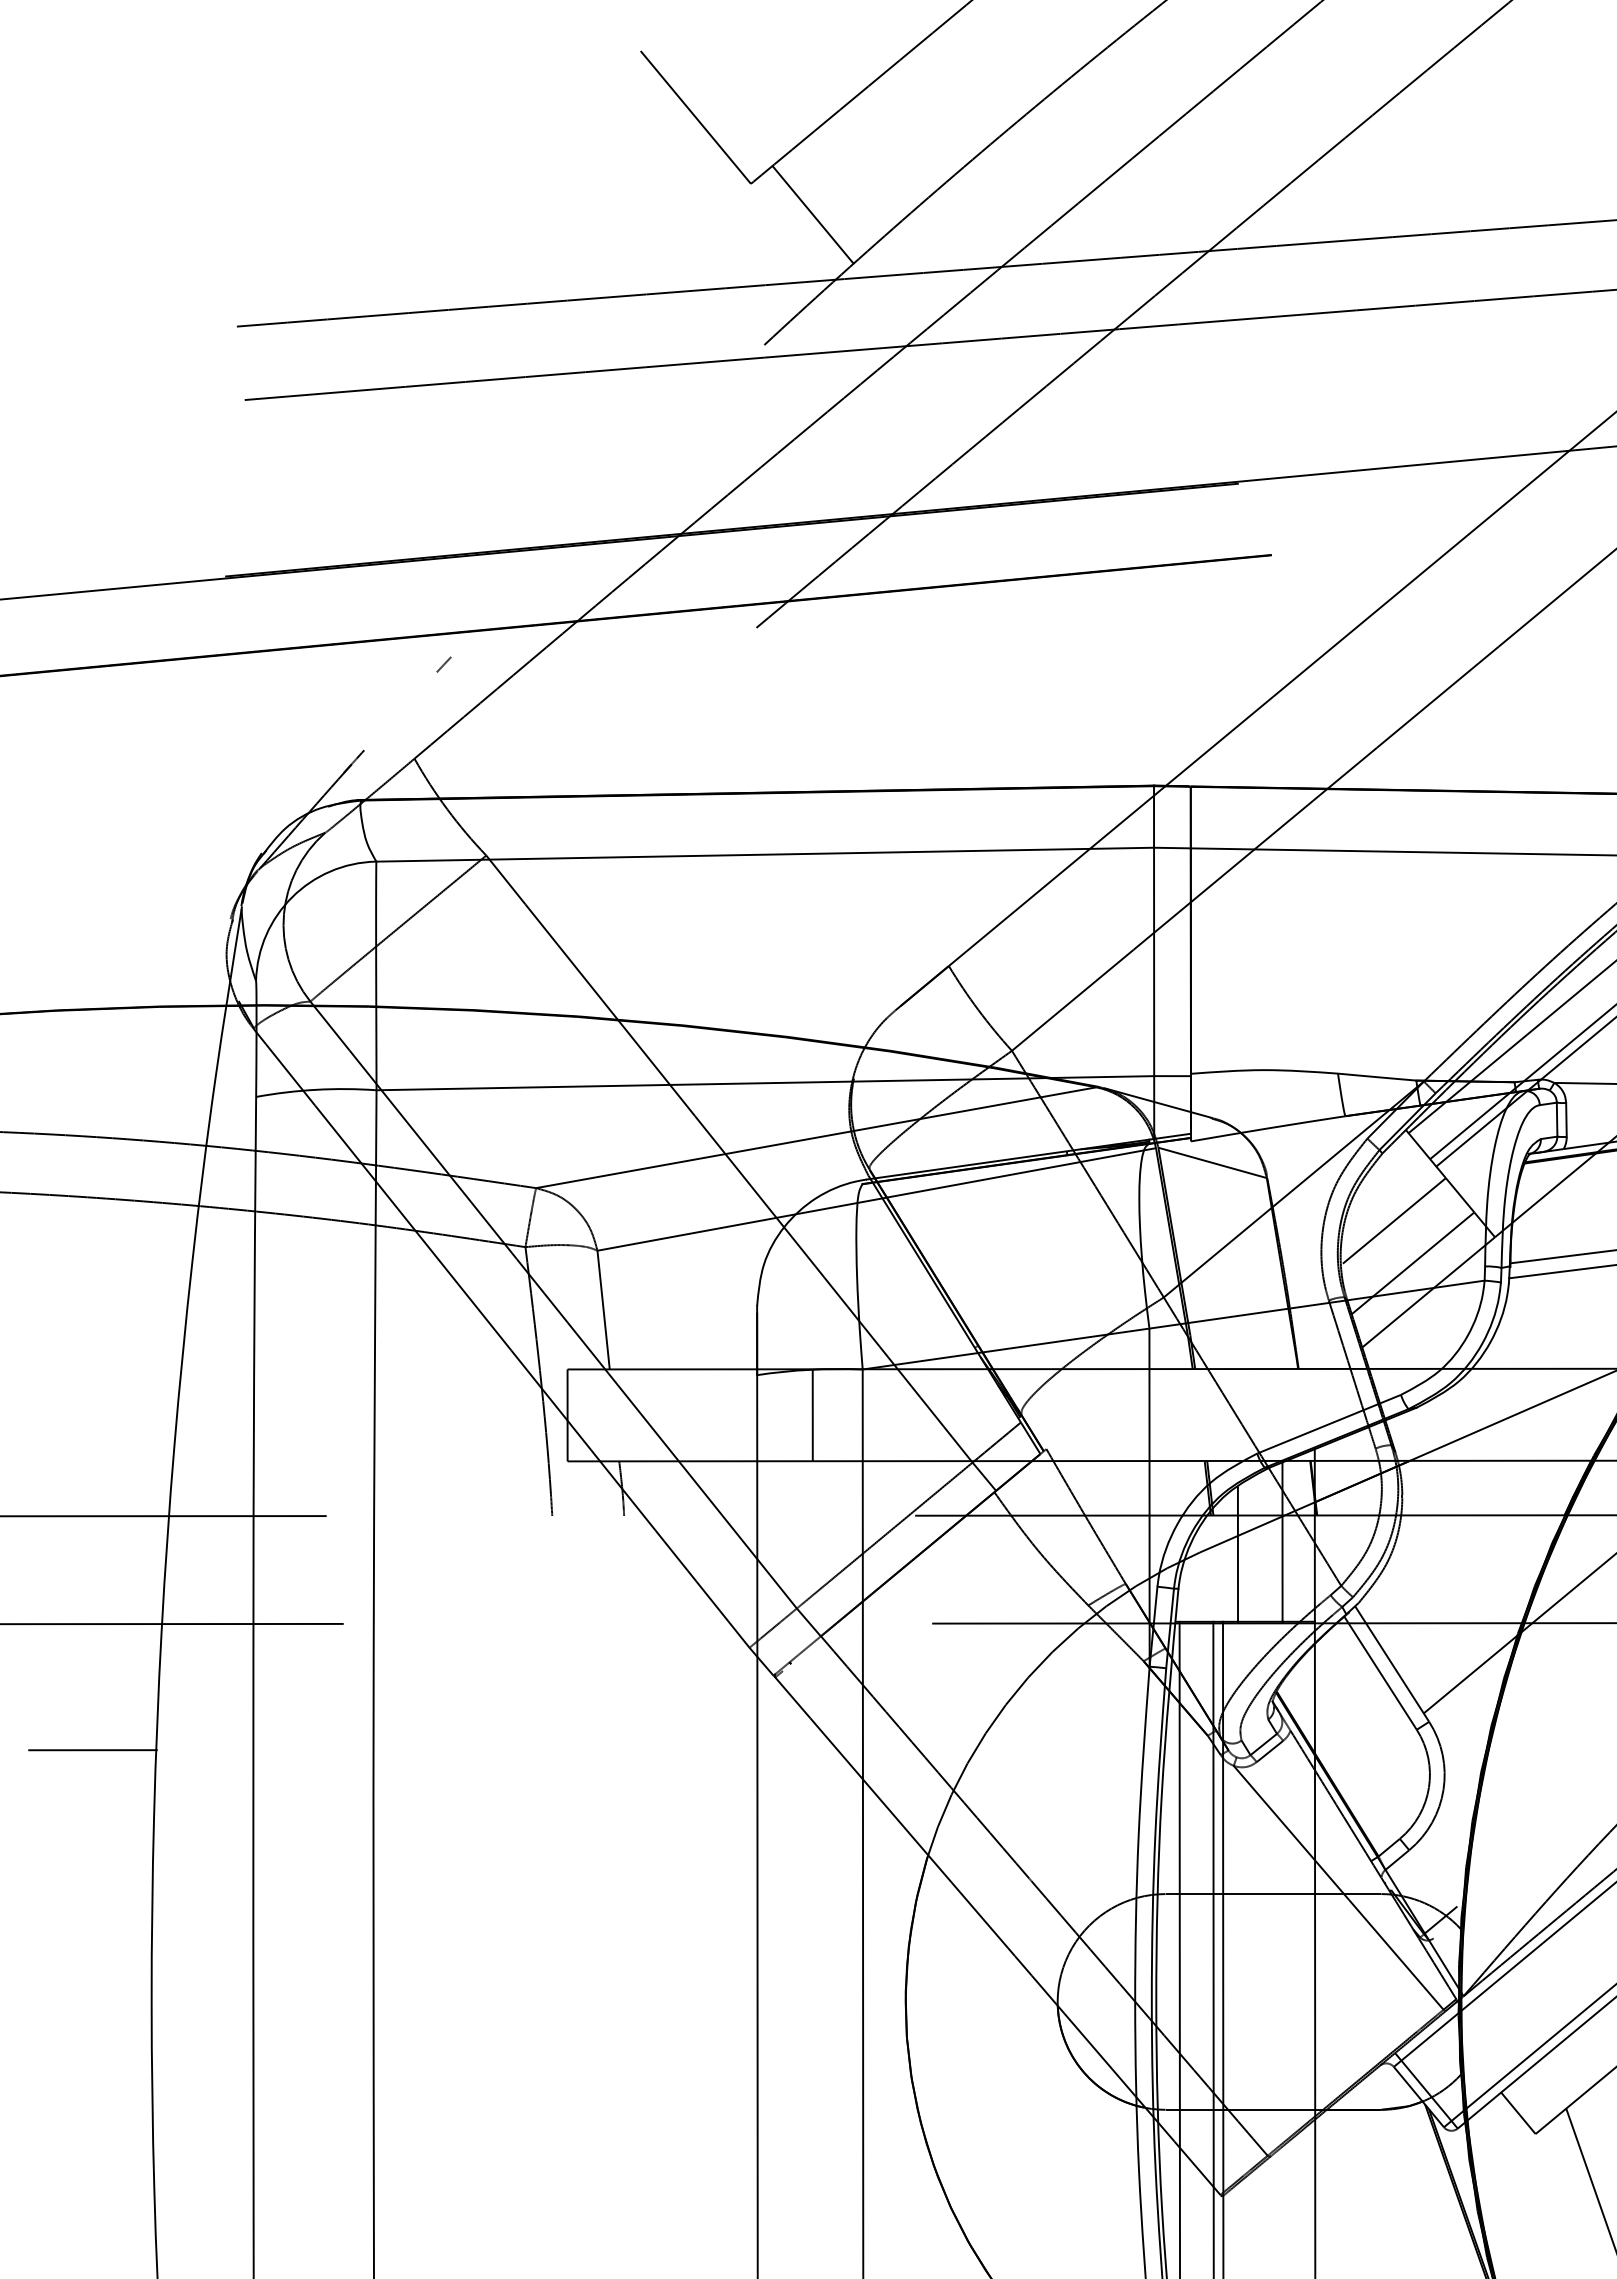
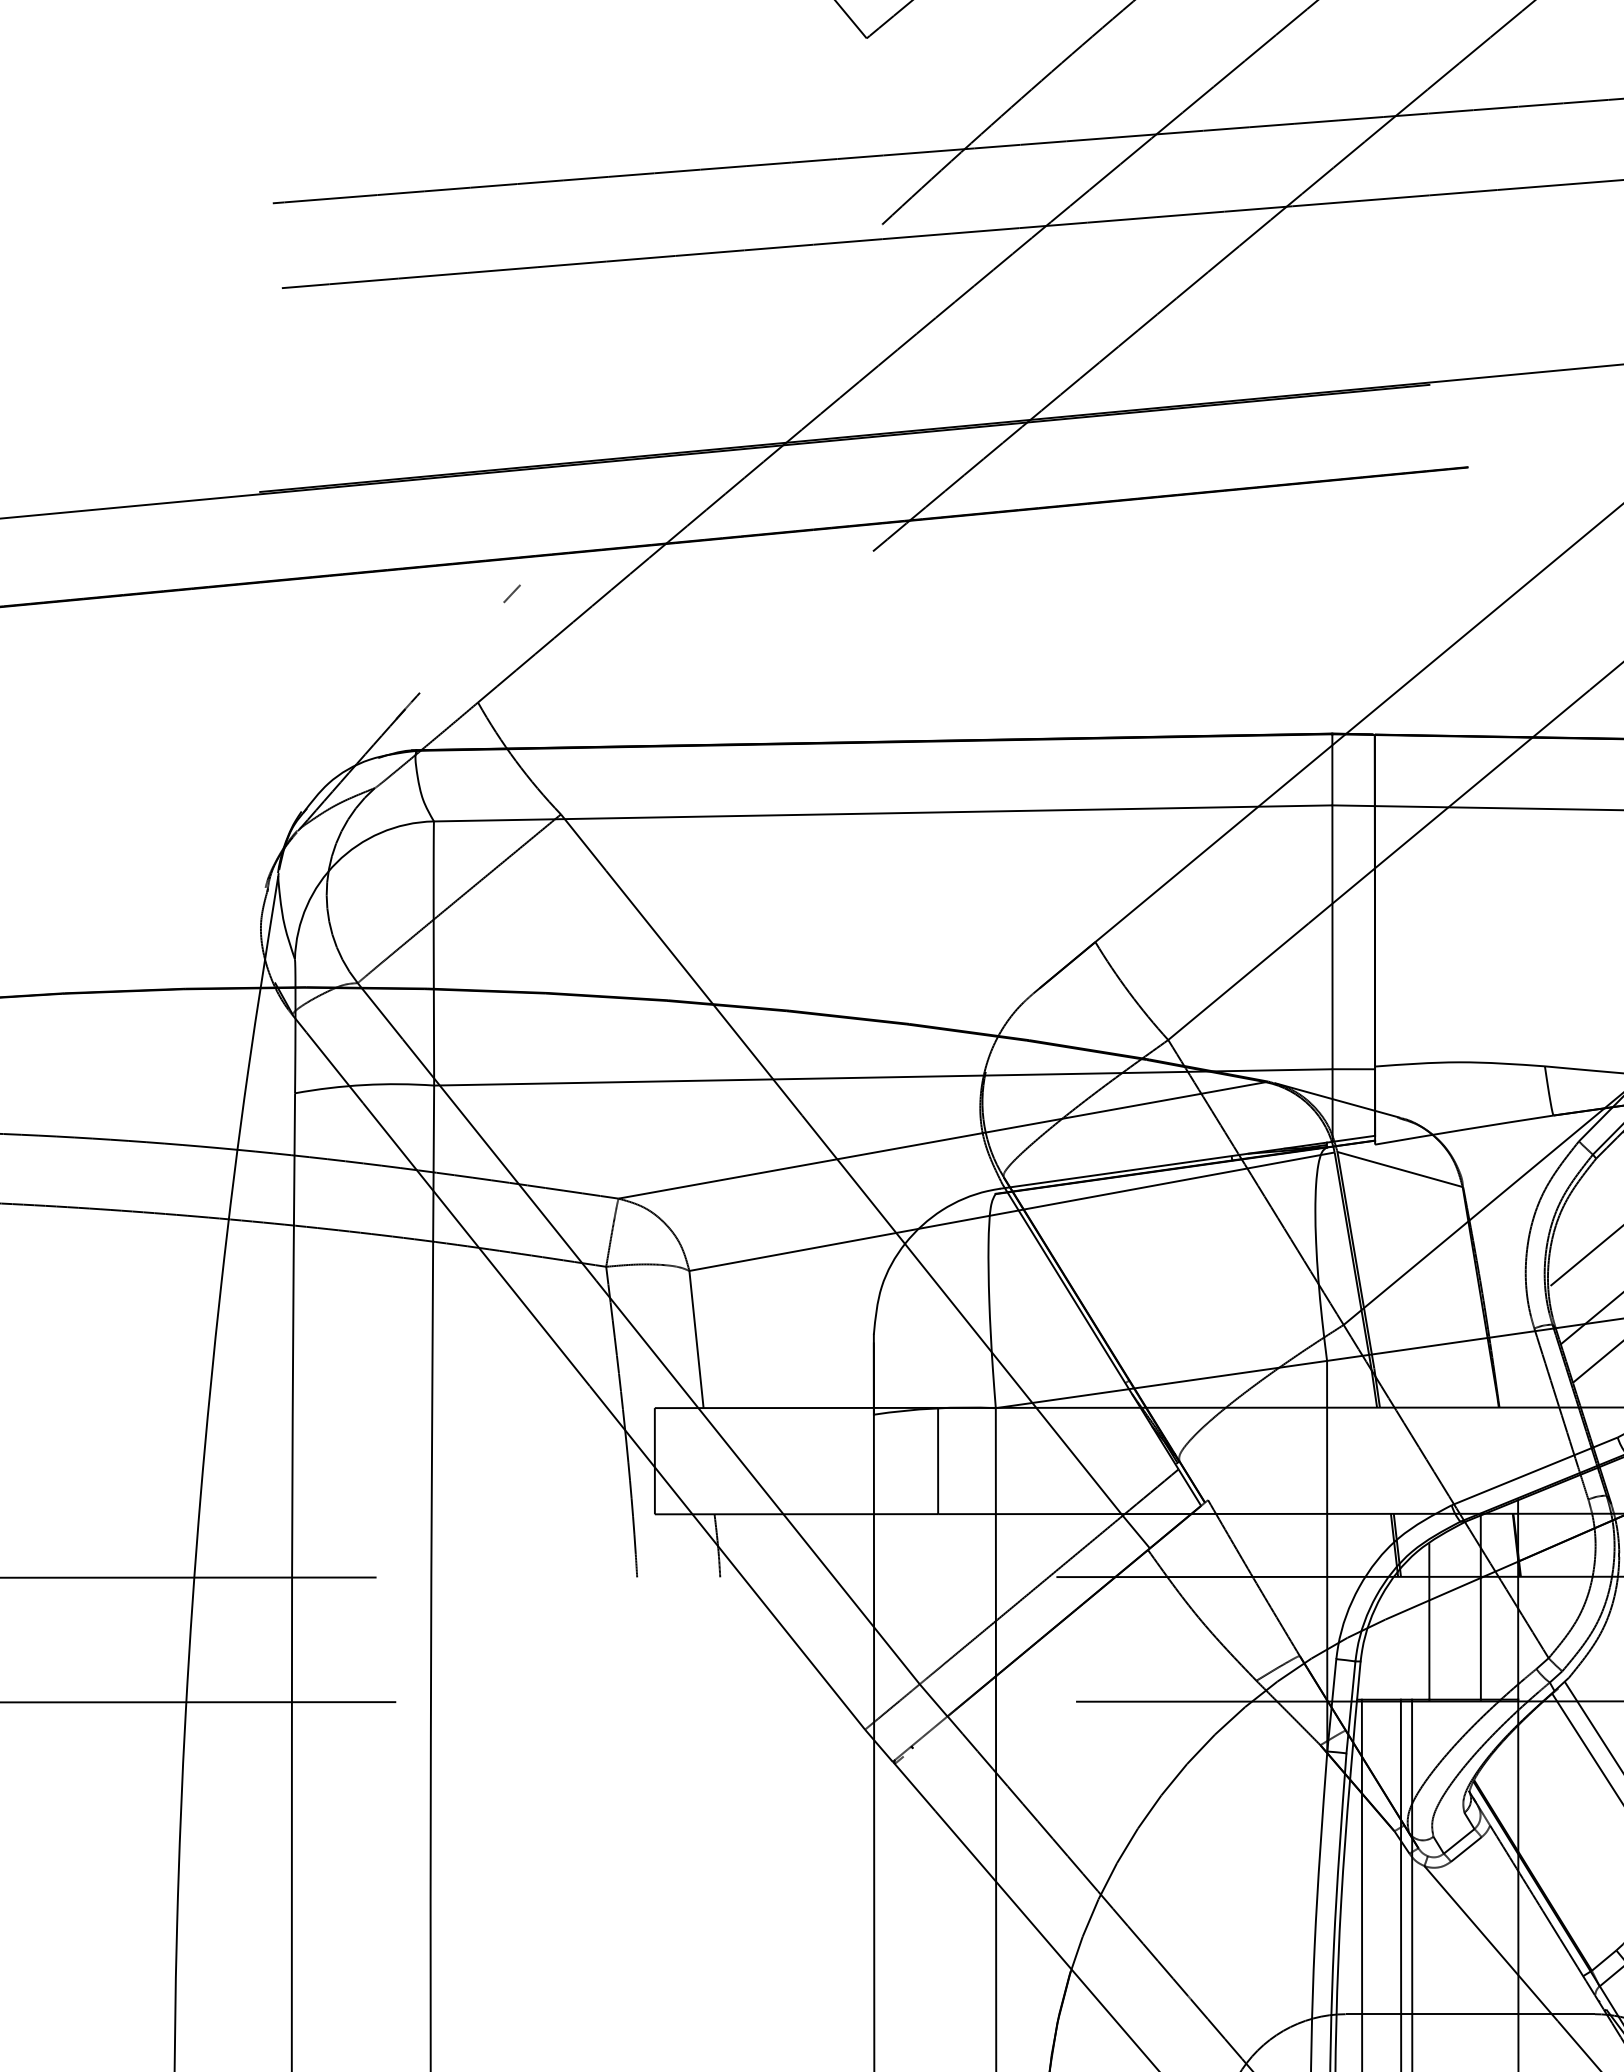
line: (812, 215) -> (937, 74), removed
line: (92, 1750) -> (105, 1848), removed

